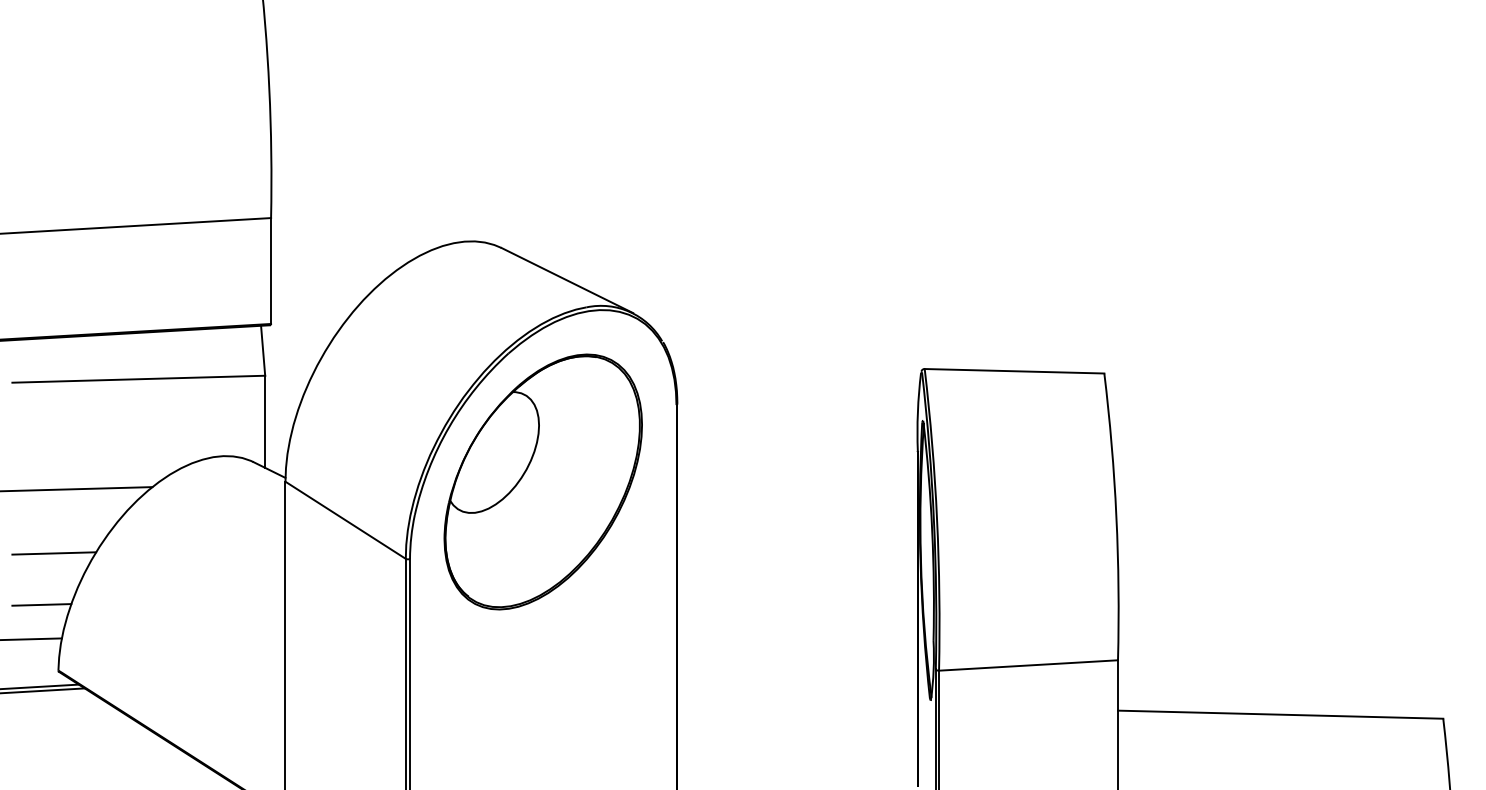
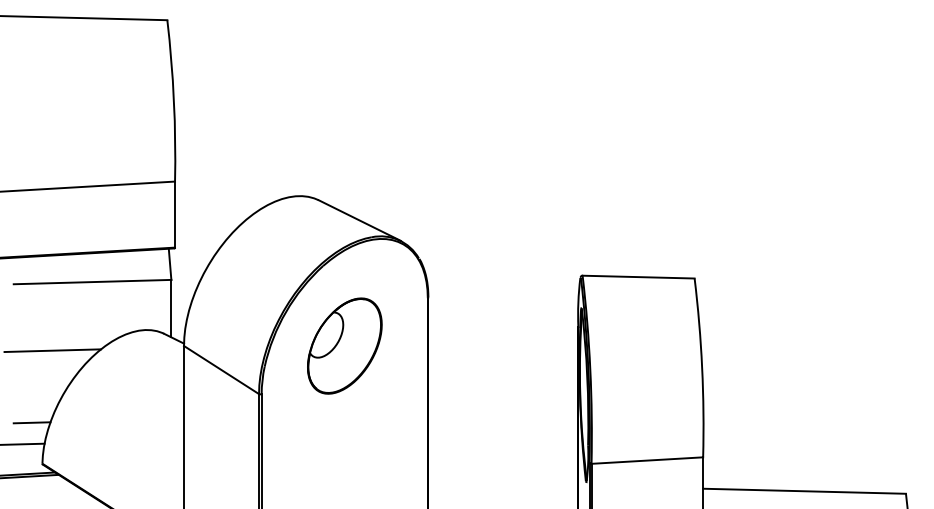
part: (542, 480) -> (344, 345), size x0.6
line: (53, 553) -> (39, 390), removed

